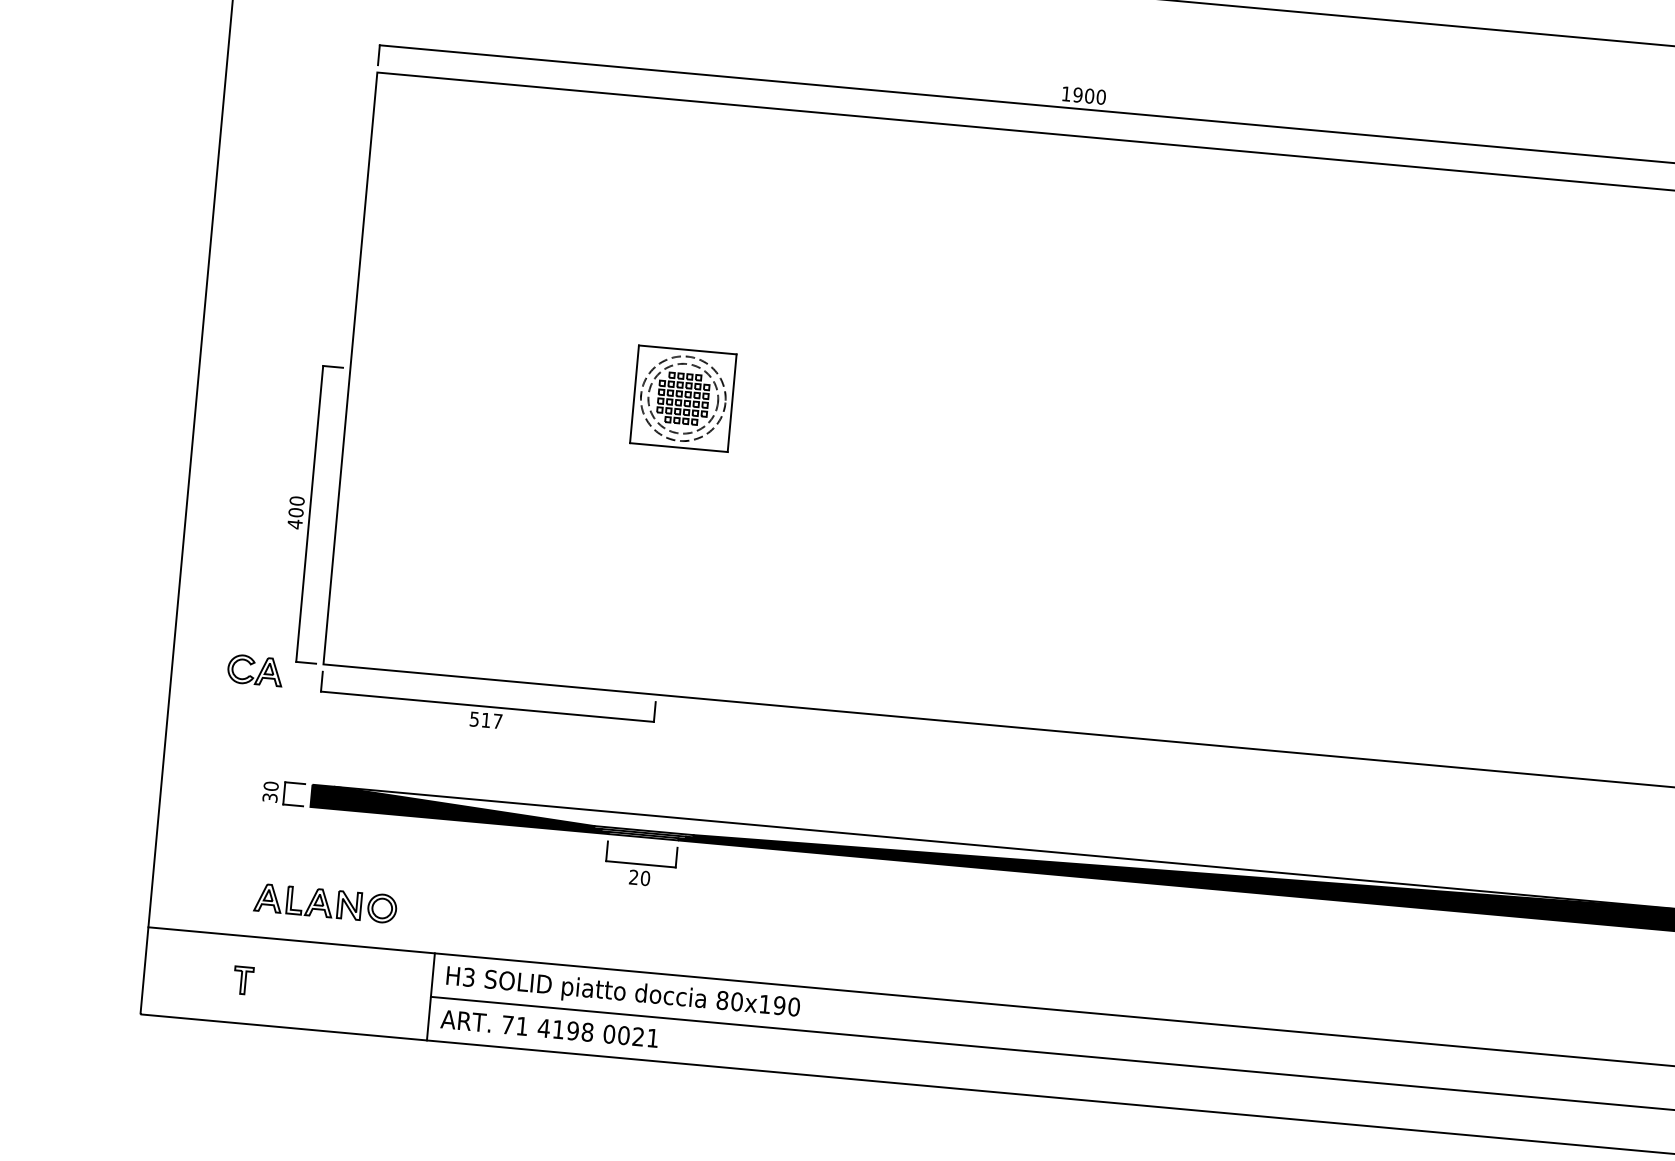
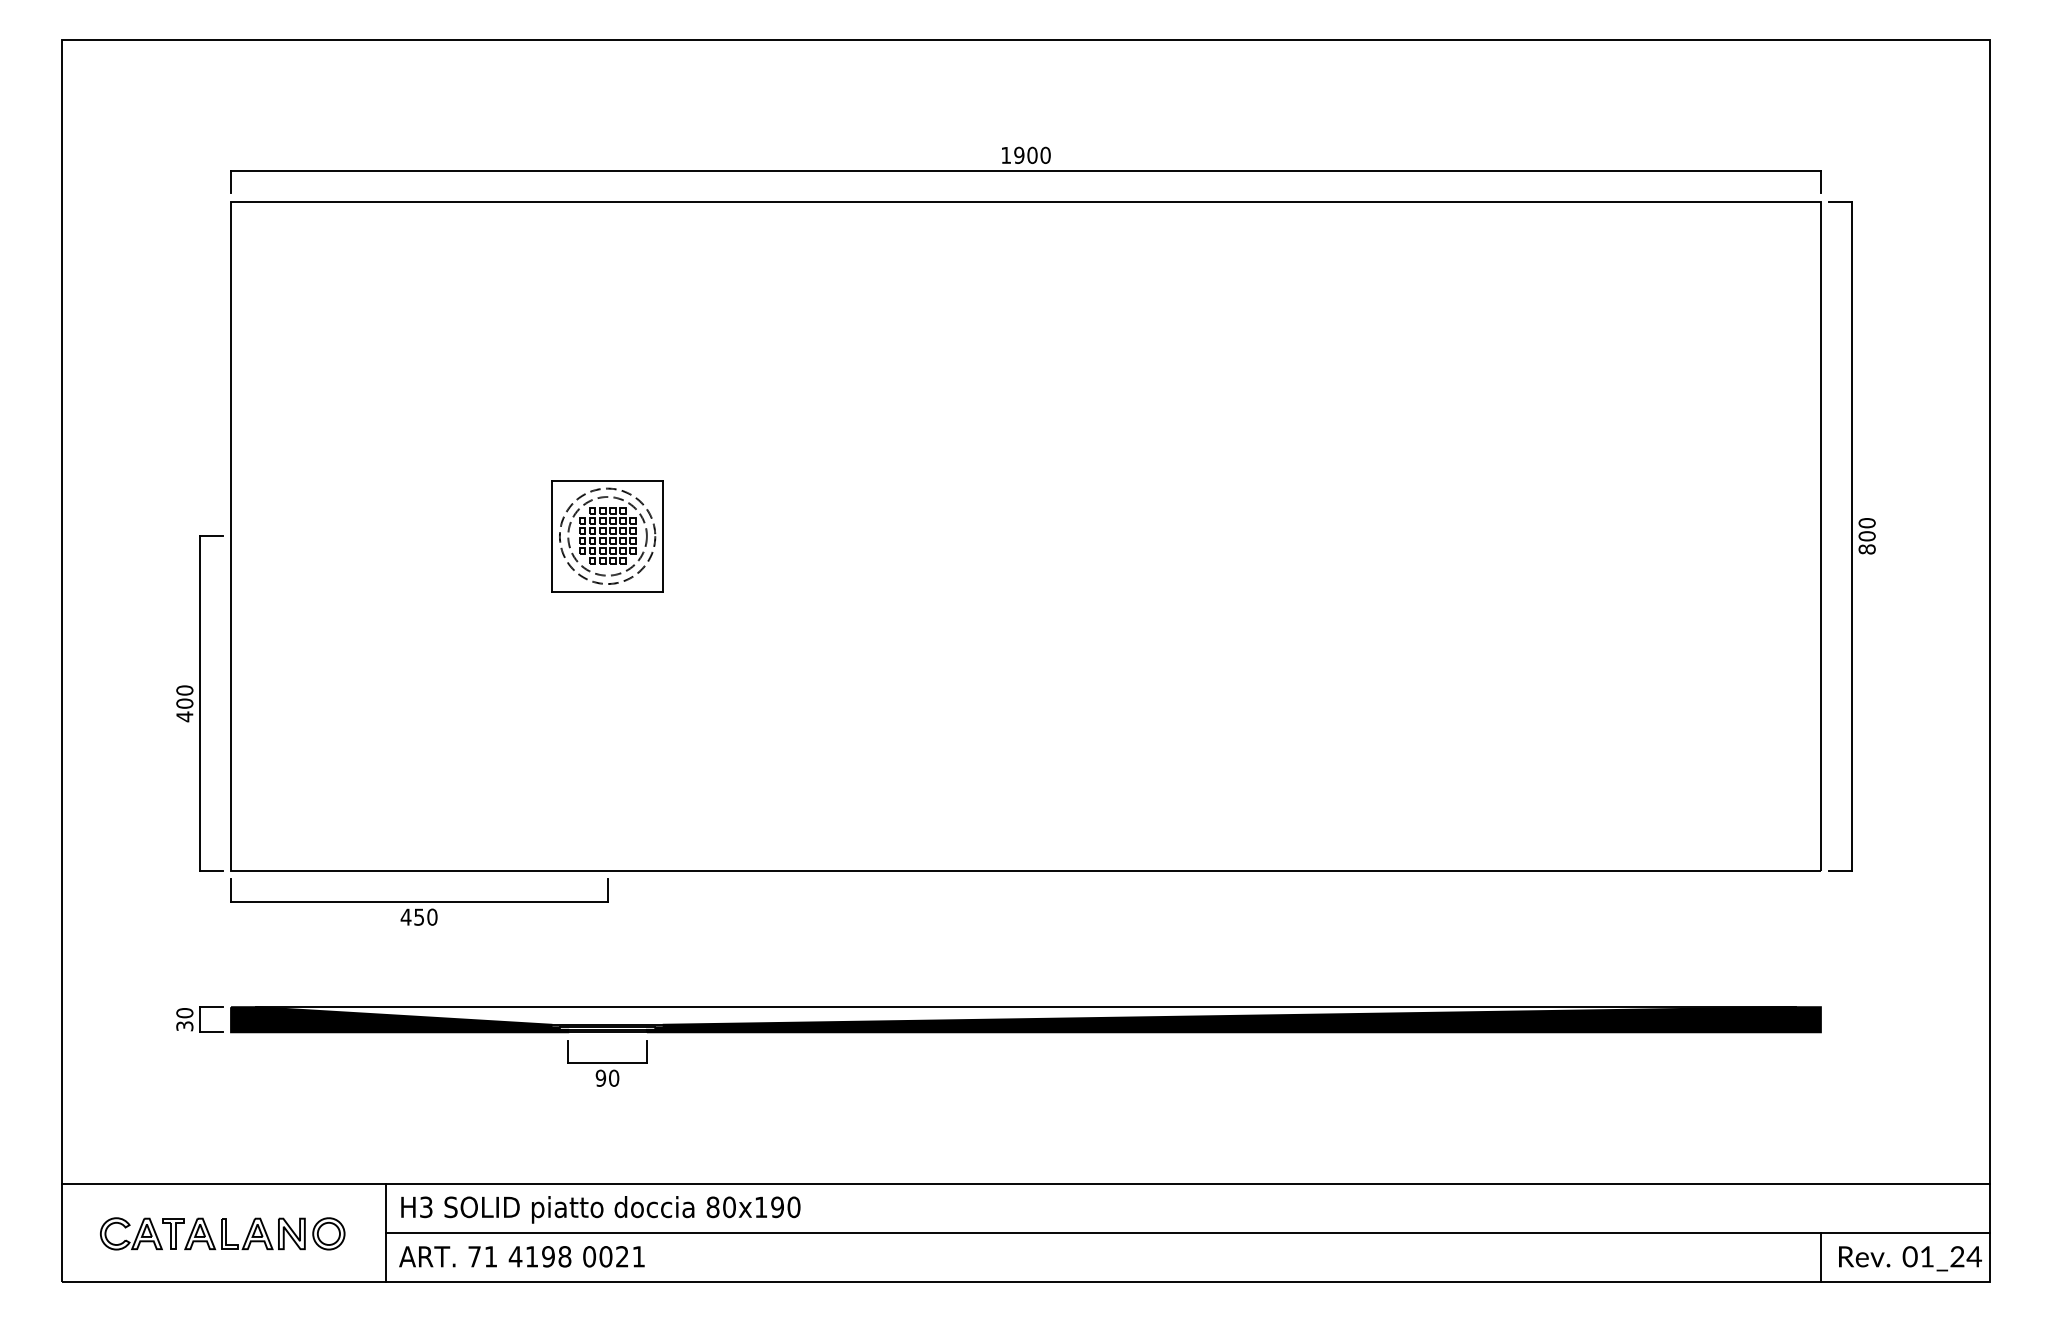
part: (255, 670) -> (131, 1233), moved
text: (485, 719) -> (418, 916), 517 -> 450
text: (633, 876) -> (600, 1077), 20 -> 90
part: (325, 903) -> (264, 1233), moved

